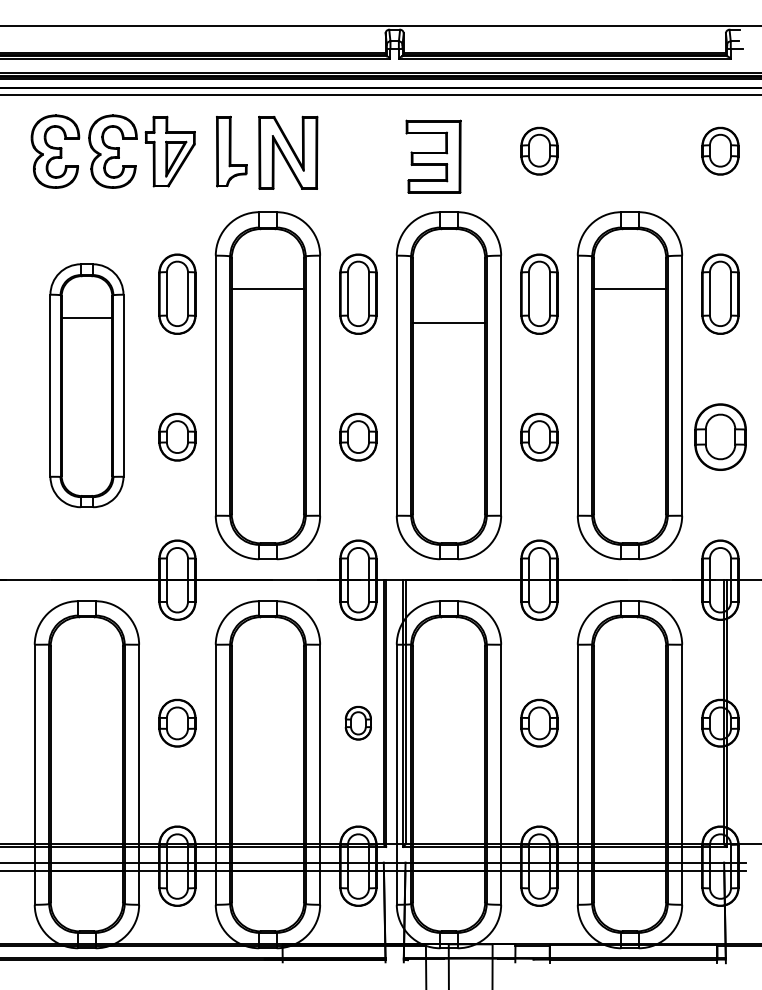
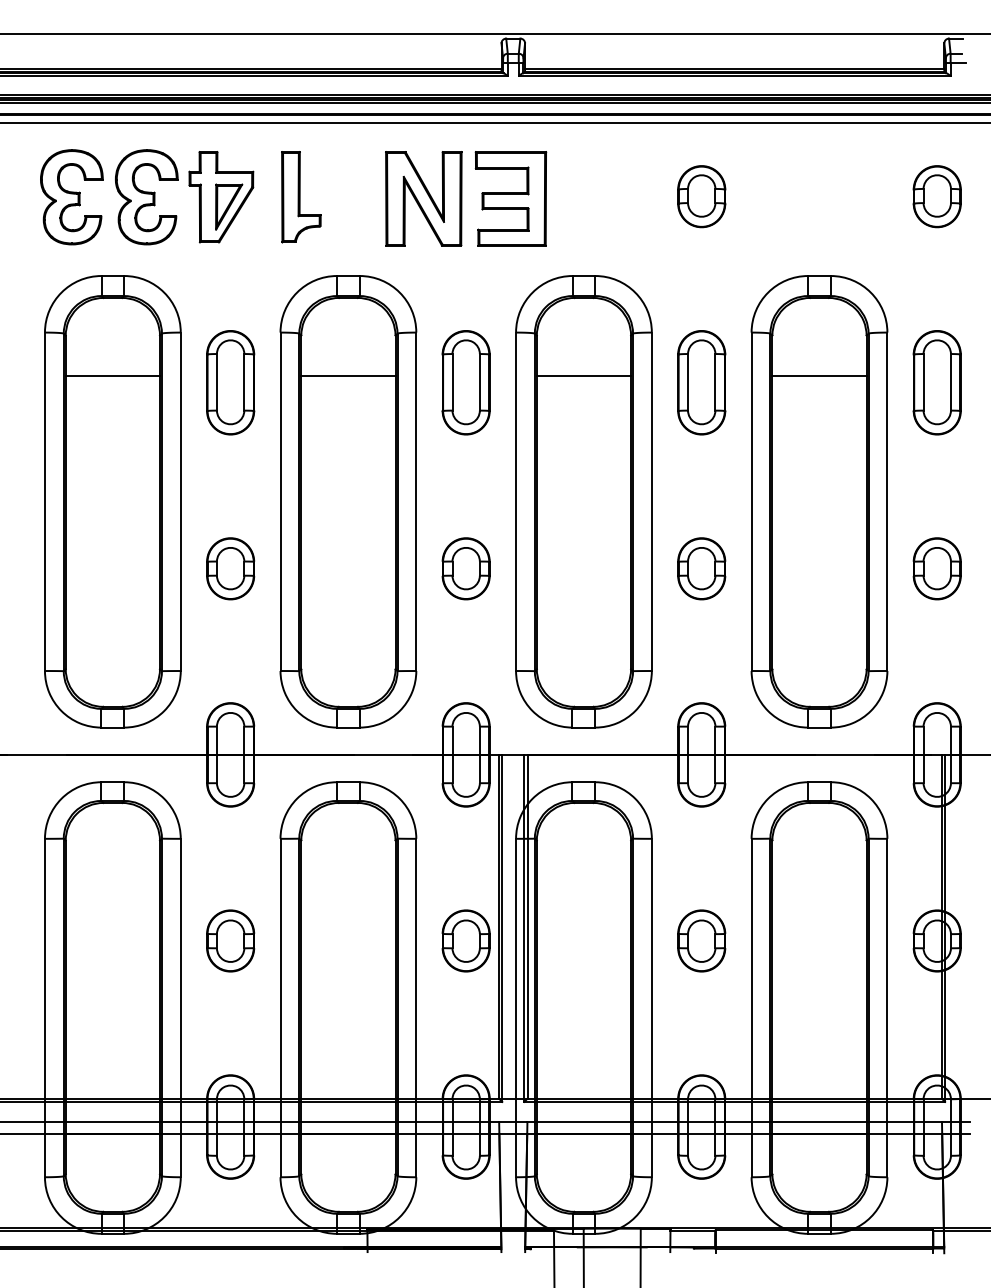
part: (288, 152) -> (423, 198), moved
part: (433, 156) -> (510, 198), moved
line: (448, 322) -> (583, 375), moved
part: (86, 385) -> (112, 501), size x1.43
part: (719, 436) -> (936, 568), size x0.71
part: (357, 722) -> (465, 940), size x1.43

